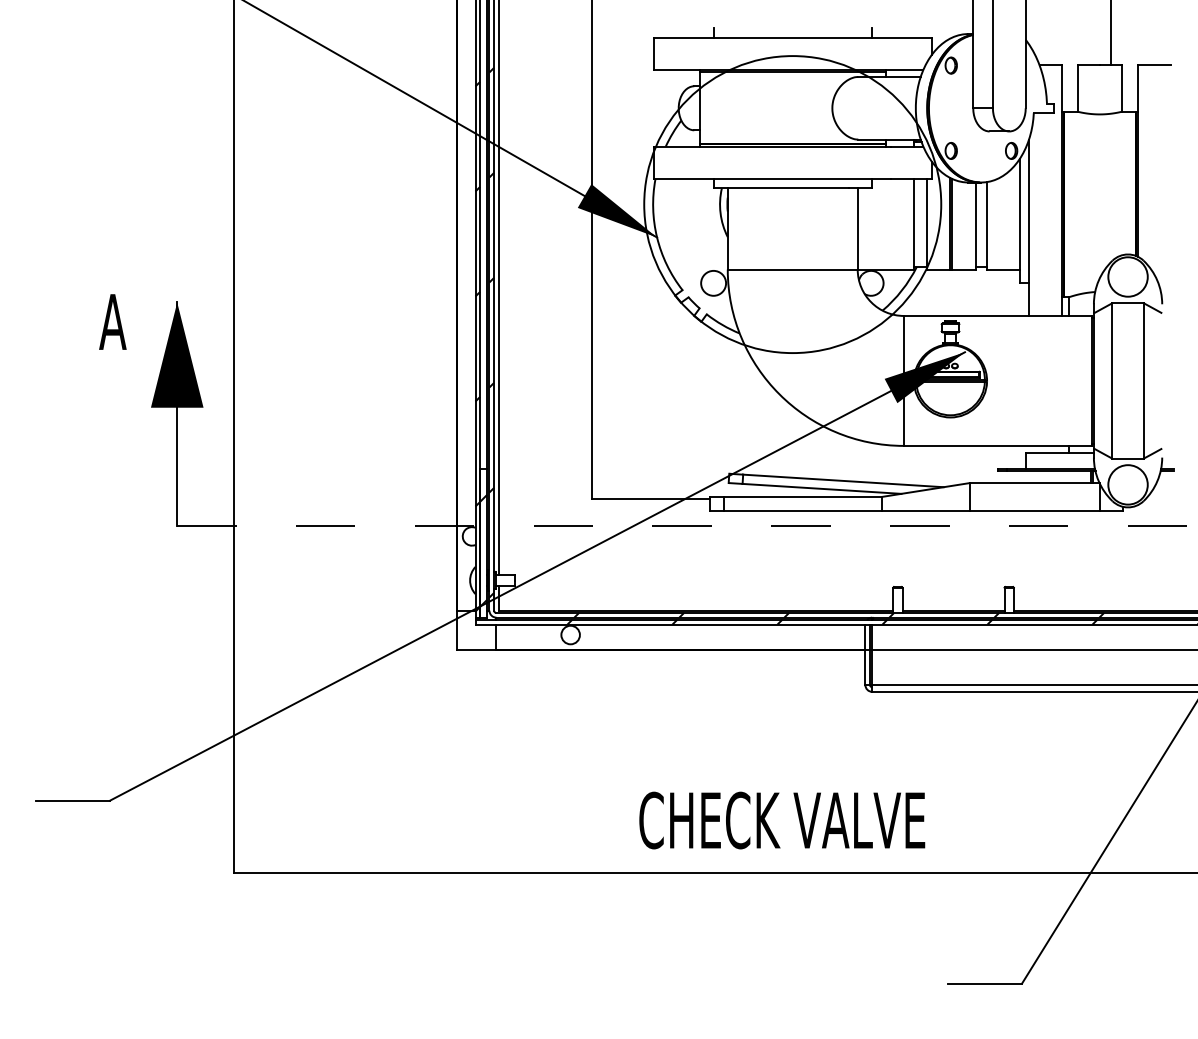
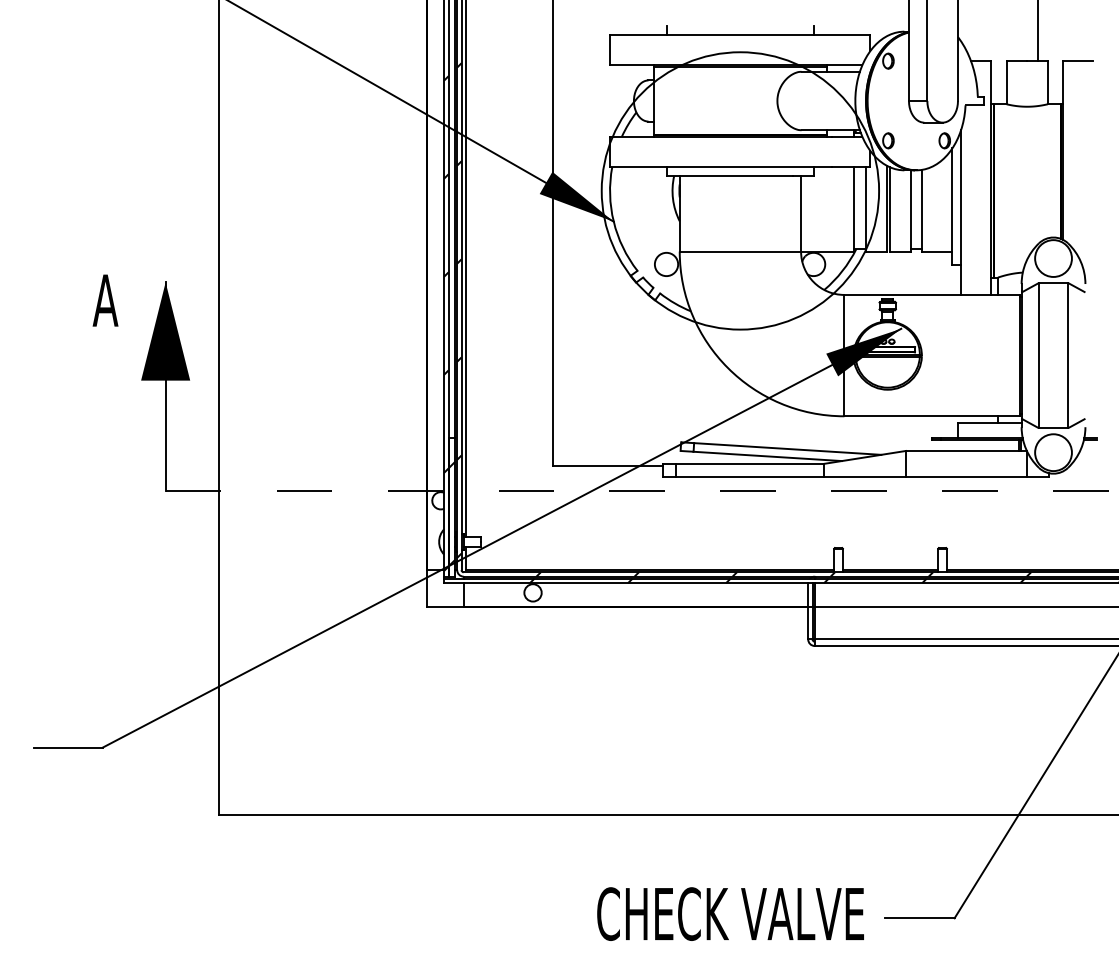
text: (782, 819) -> (730, 913), moved

